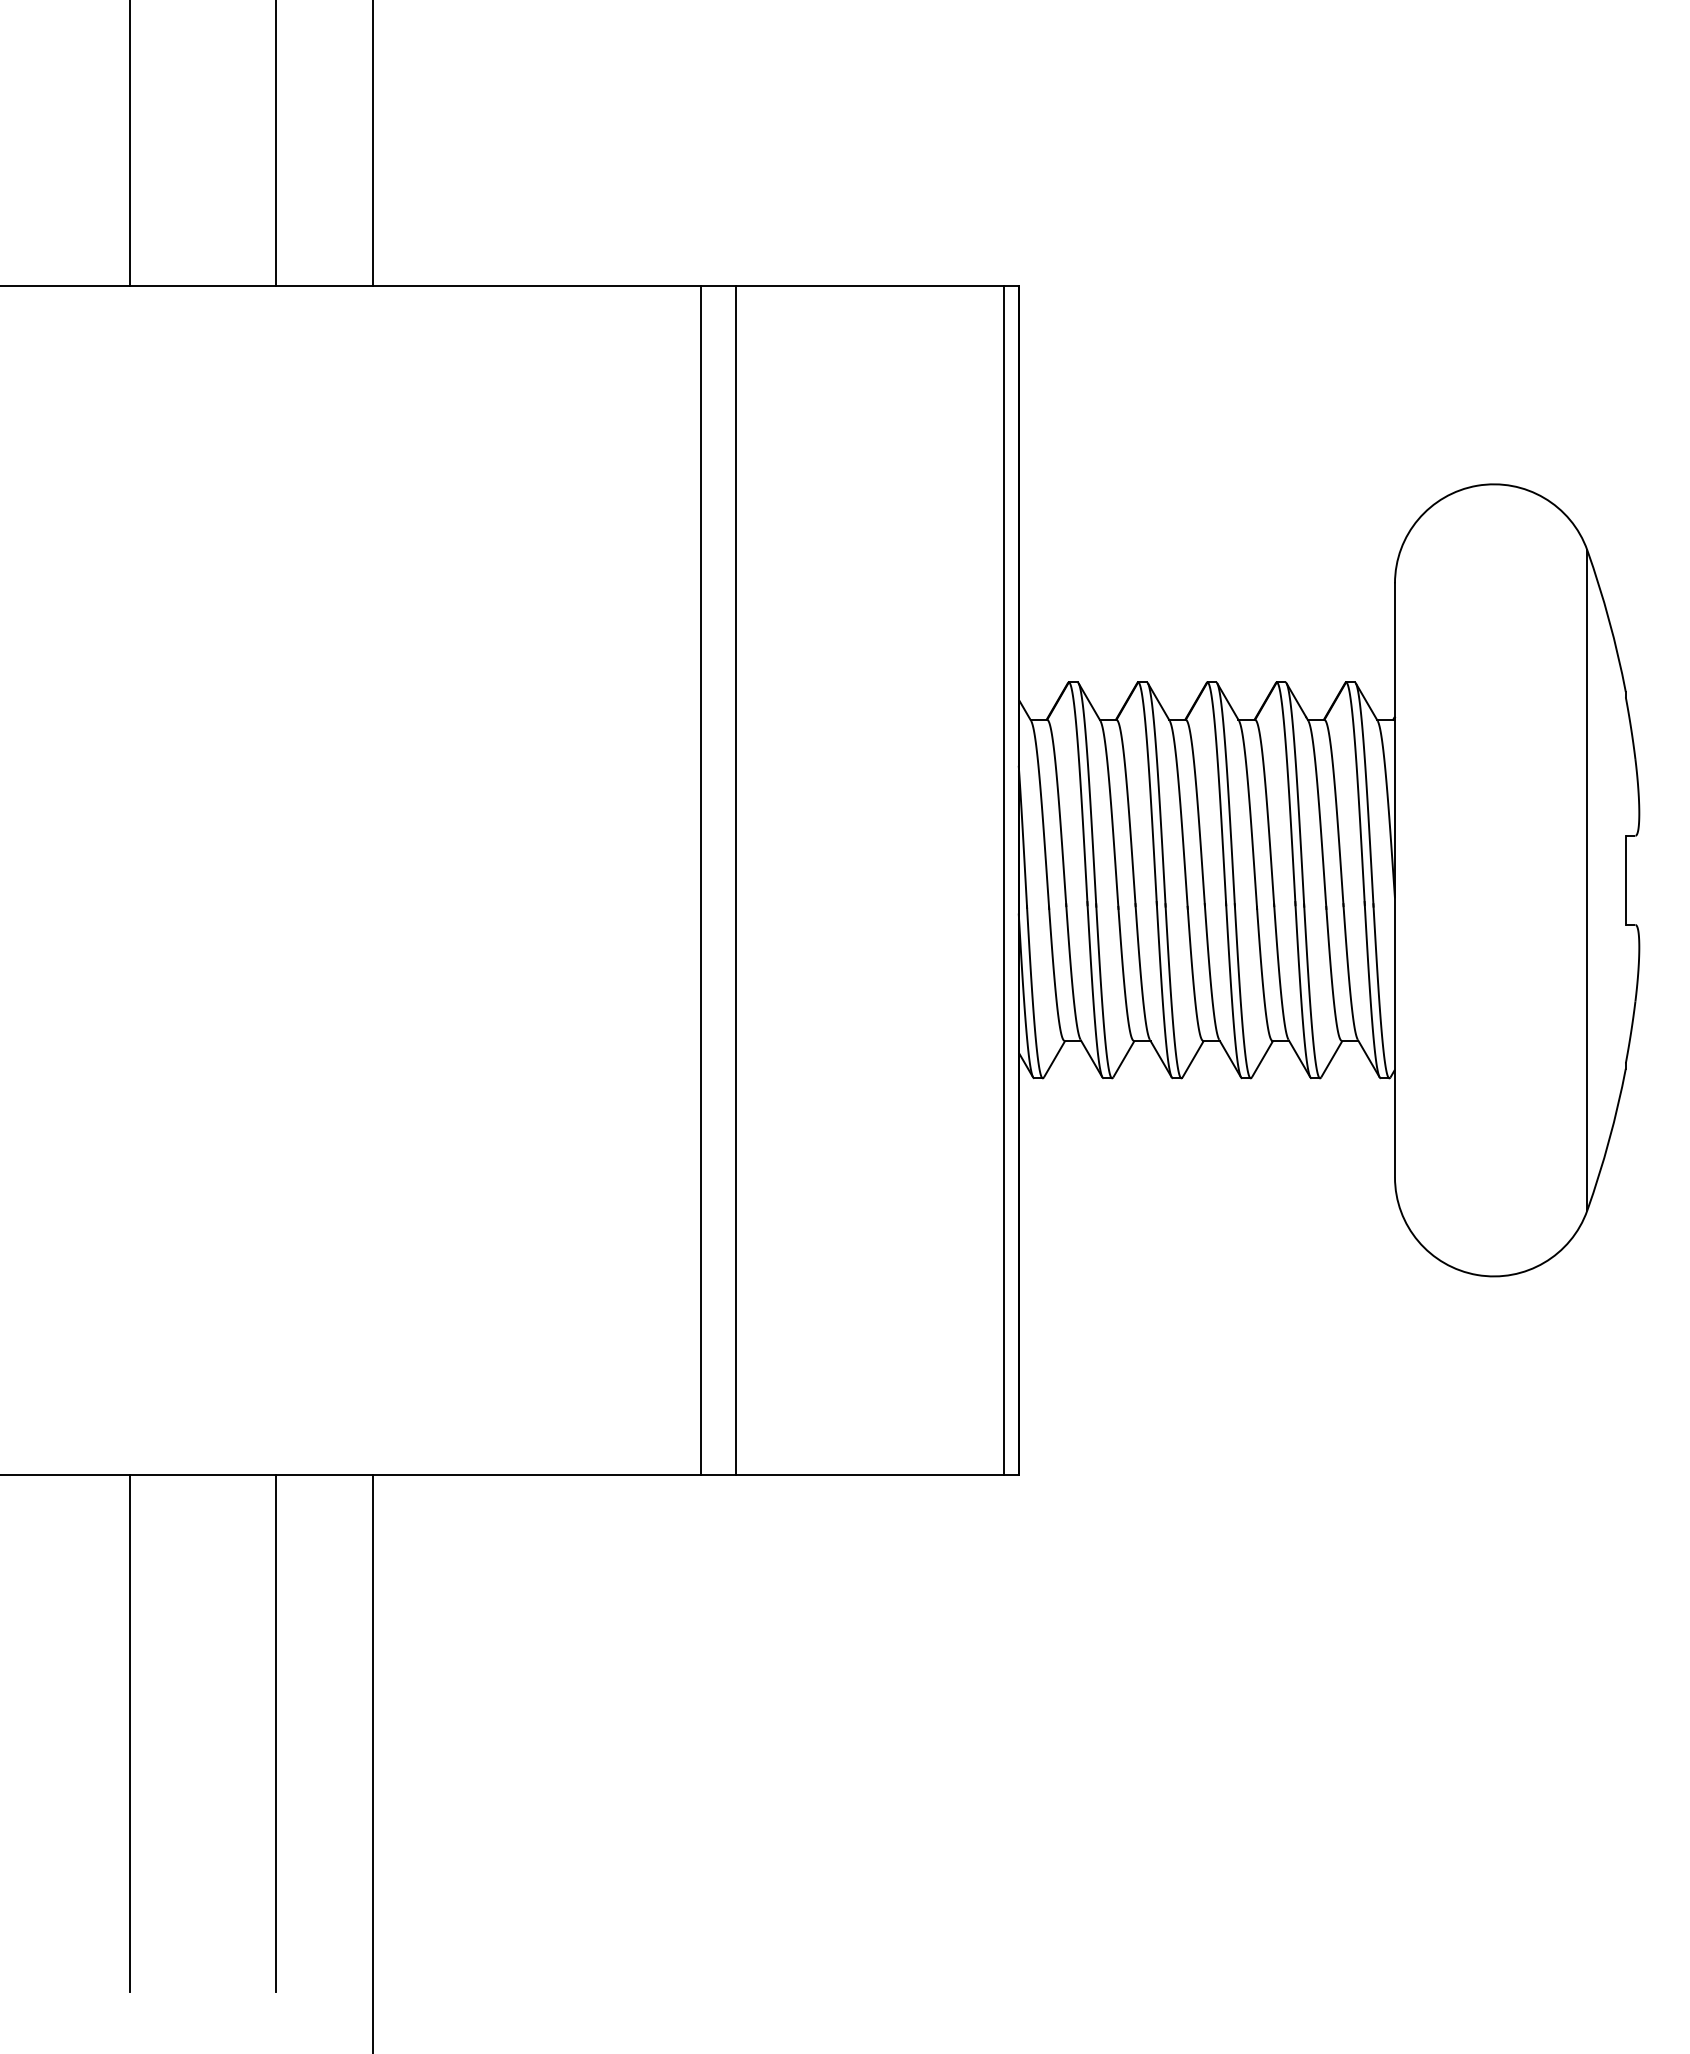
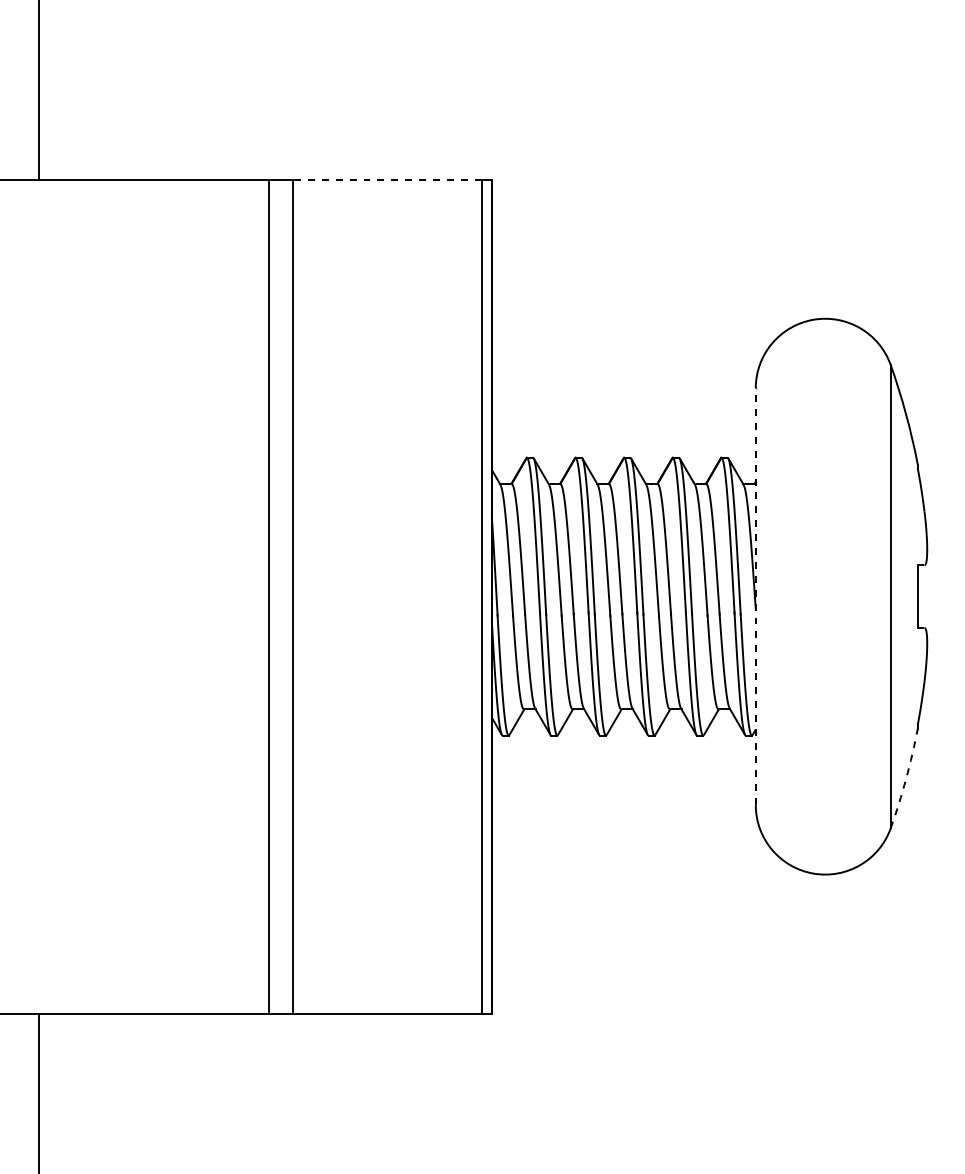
line: (869, 286) -> (387, 179), solid -> dashed
line: (1394, 879) -> (755, 596), solid -> dashed
arc: (1609, 1140) -> (906, 779), solid -> dashed

